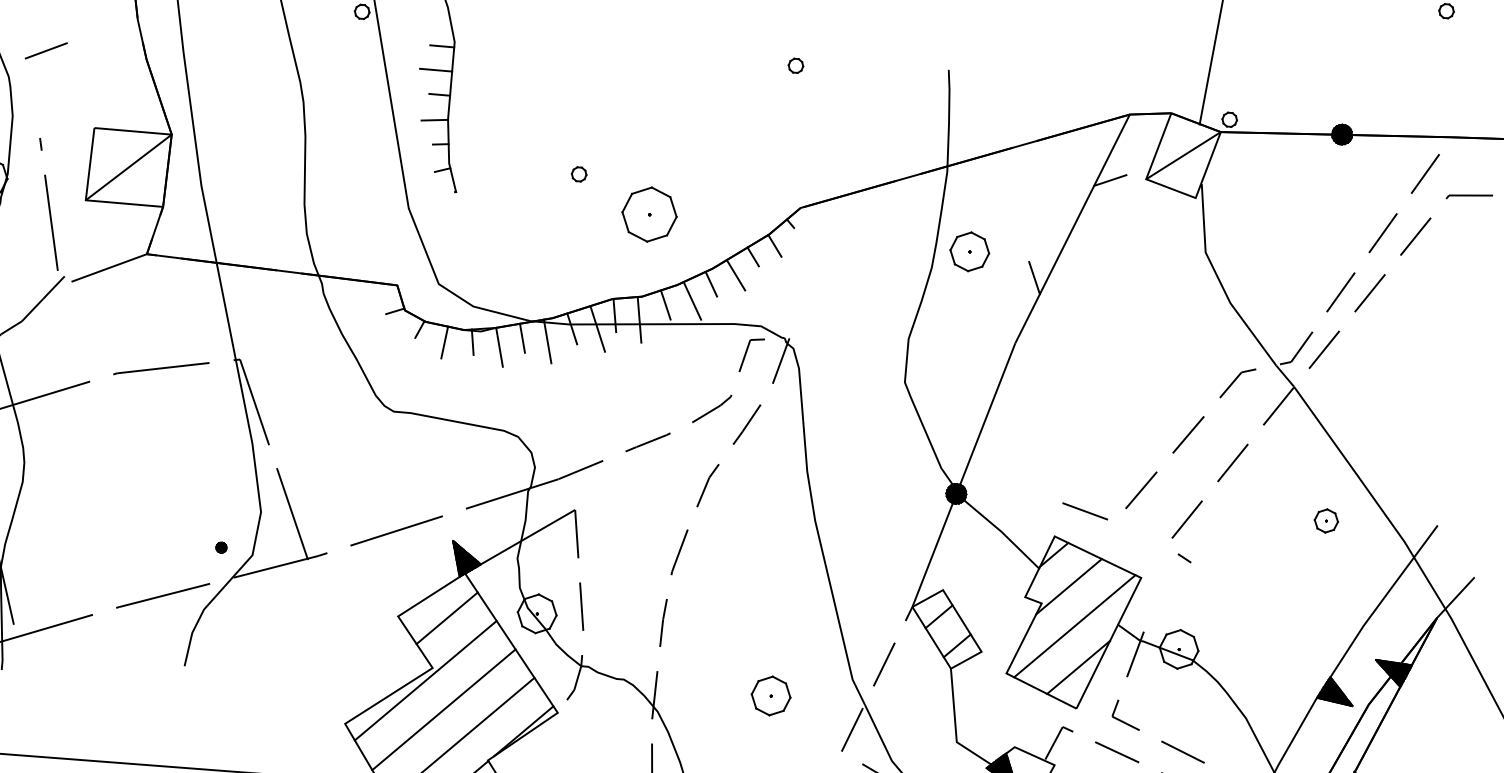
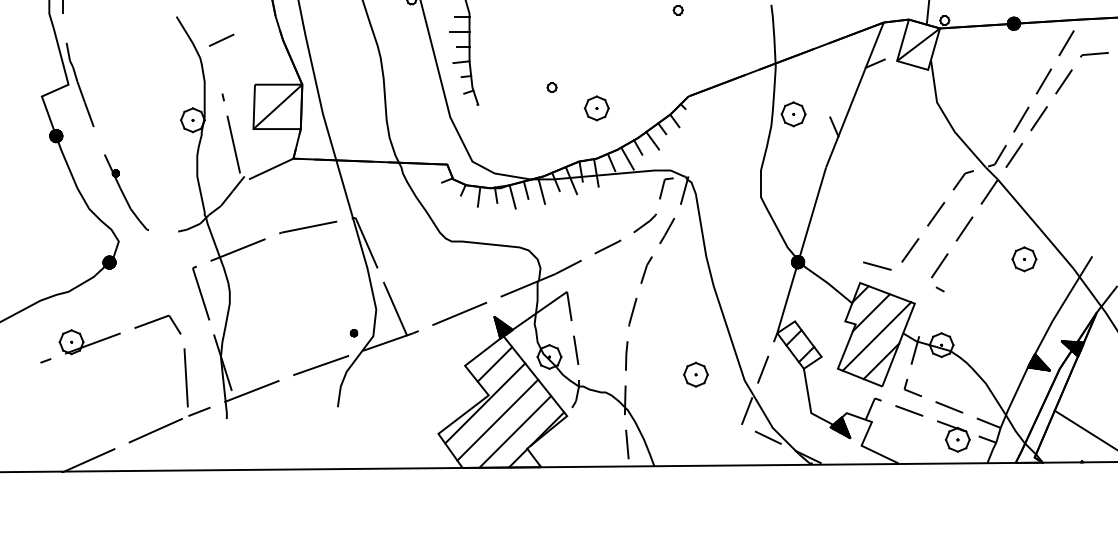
part: (648, 214) -> (596, 108), size x0.71
part: (1326, 521) -> (1024, 259), size x1.67
part: (770, 695) -> (695, 374), moved

